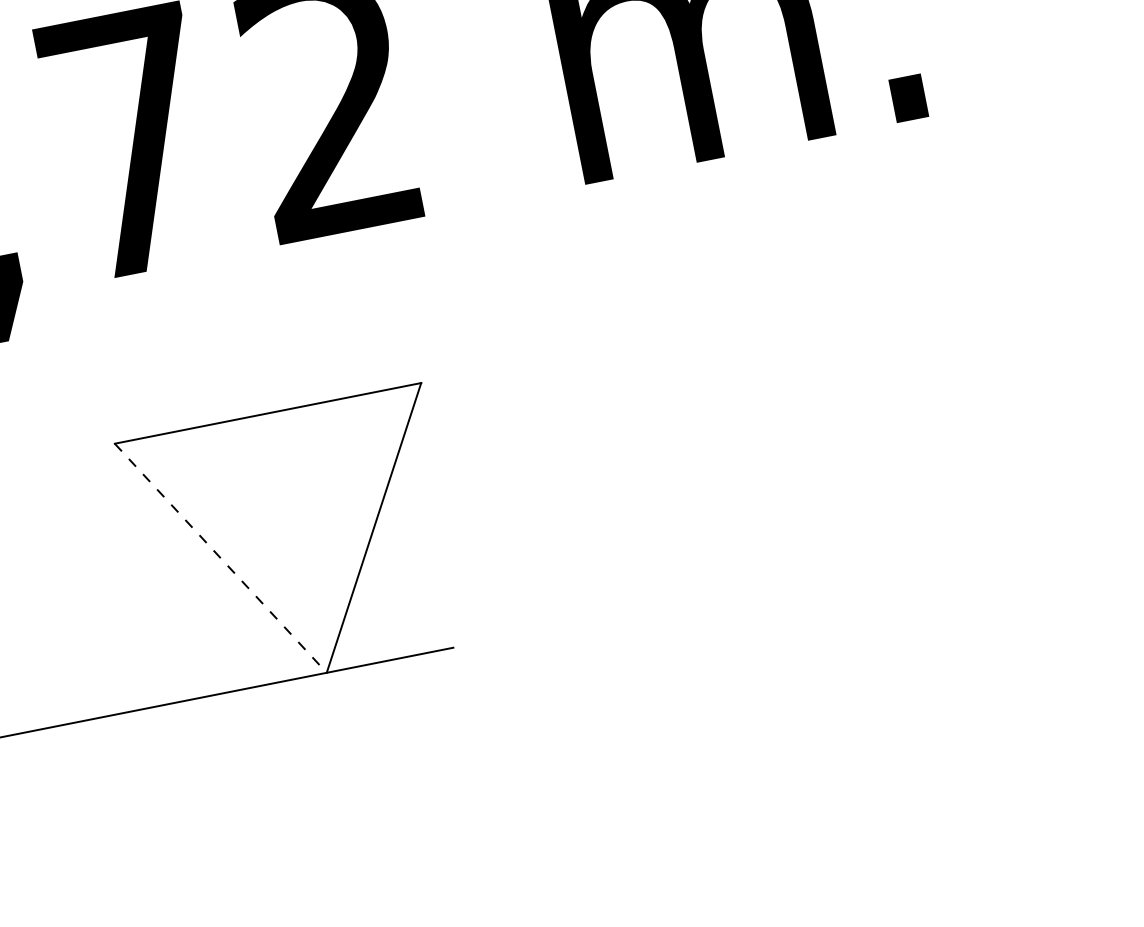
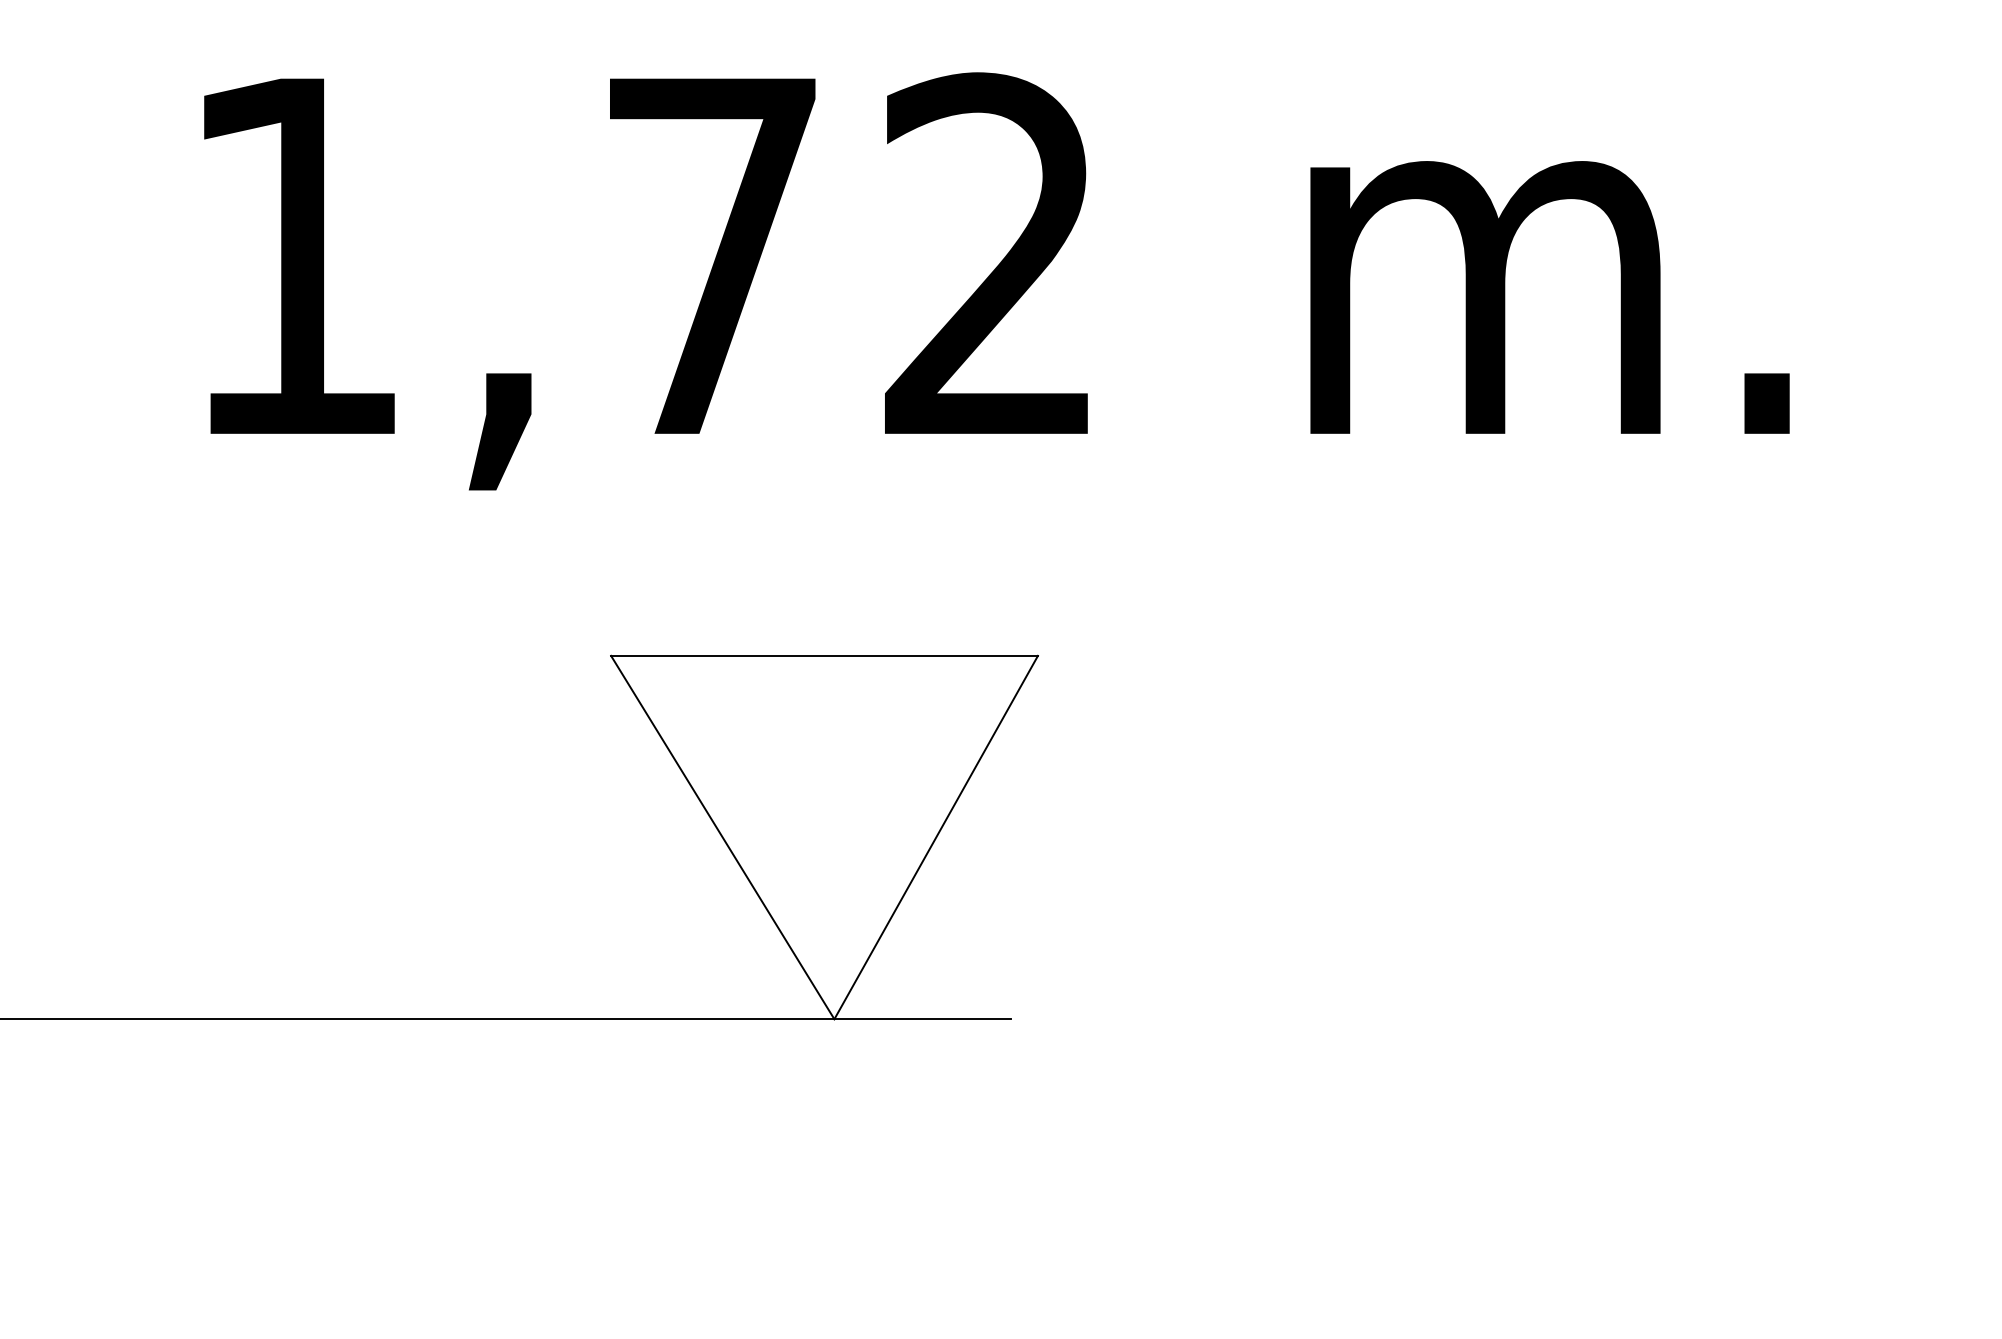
line: (221, 558) -> (723, 837), dashed -> solid

